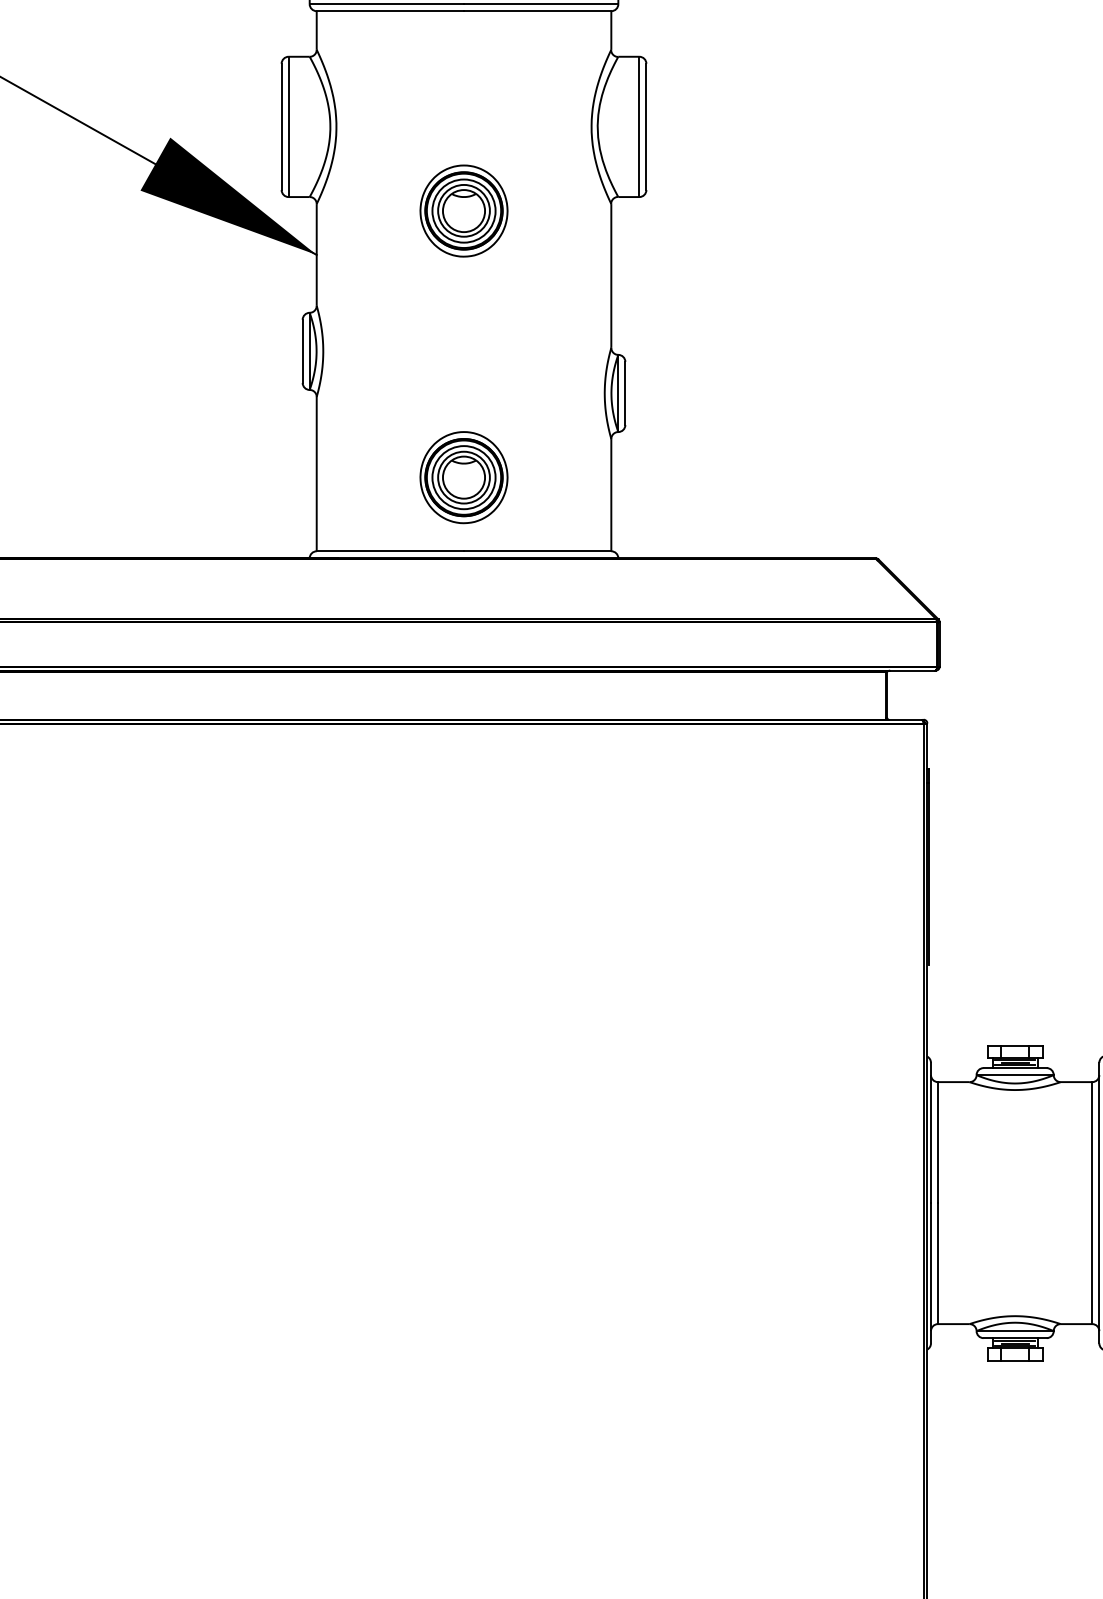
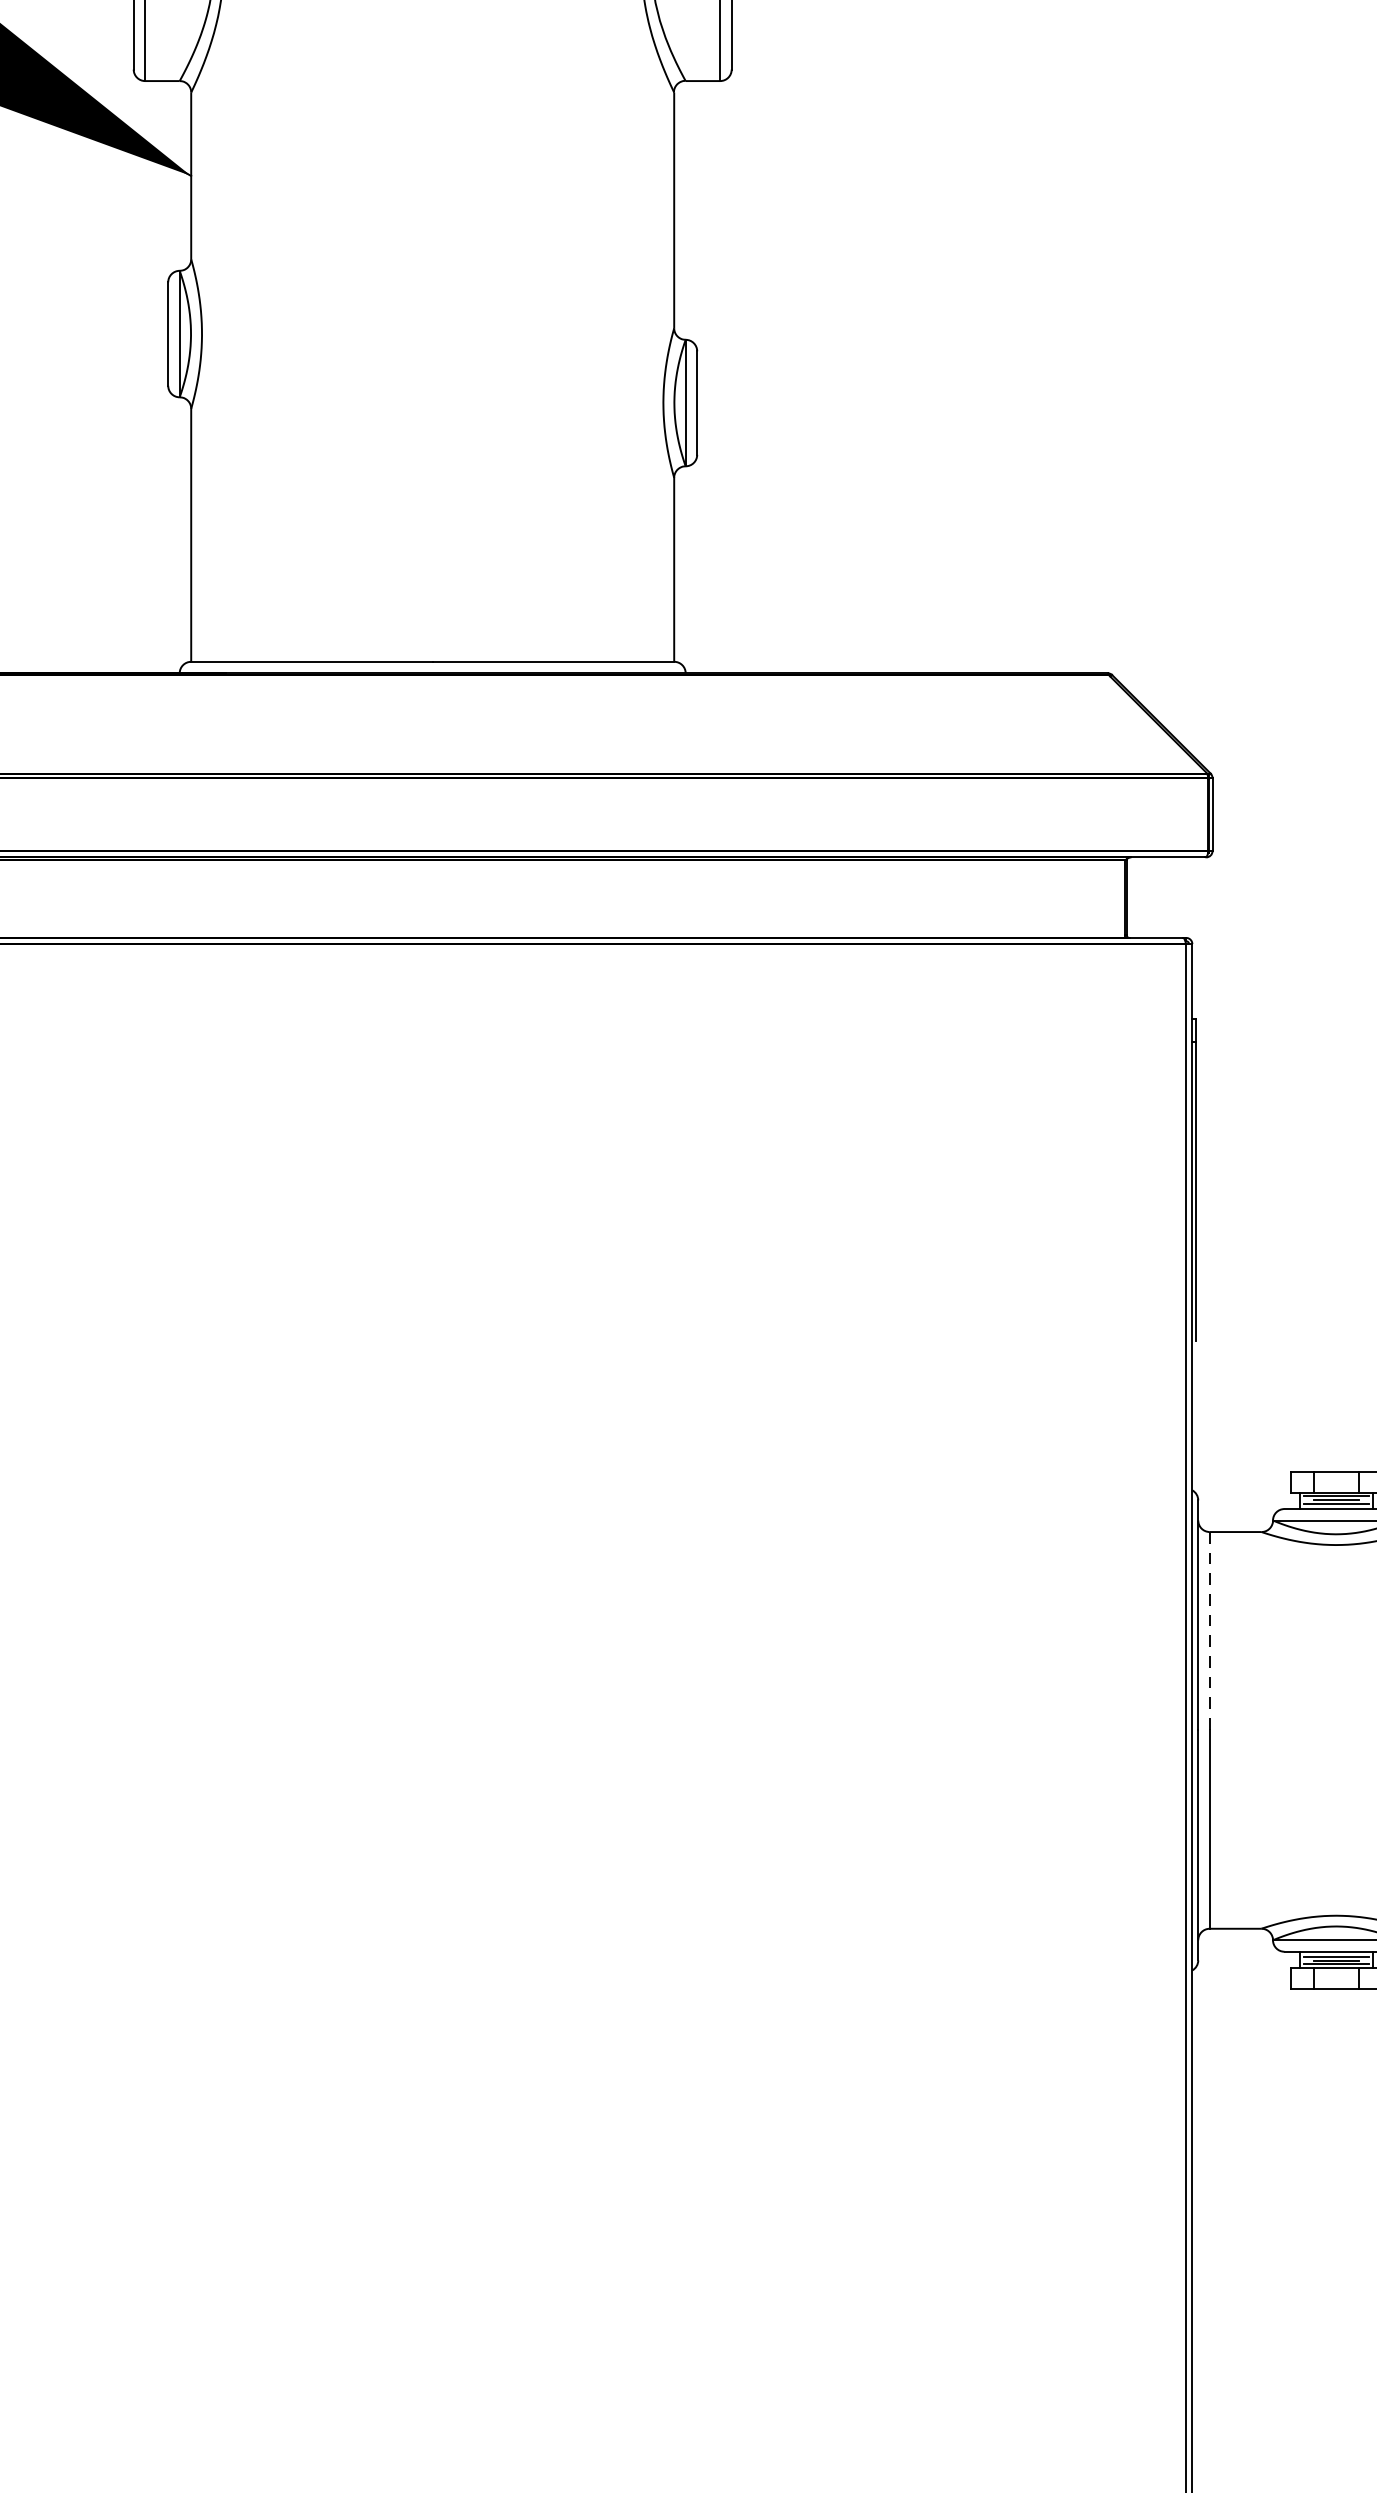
part: (463, 210) -> (431, 103), removed
part: (463, 477) -> (431, 540), removed
line: (938, 1142) -> (1210, 1631), solid -> dashed

